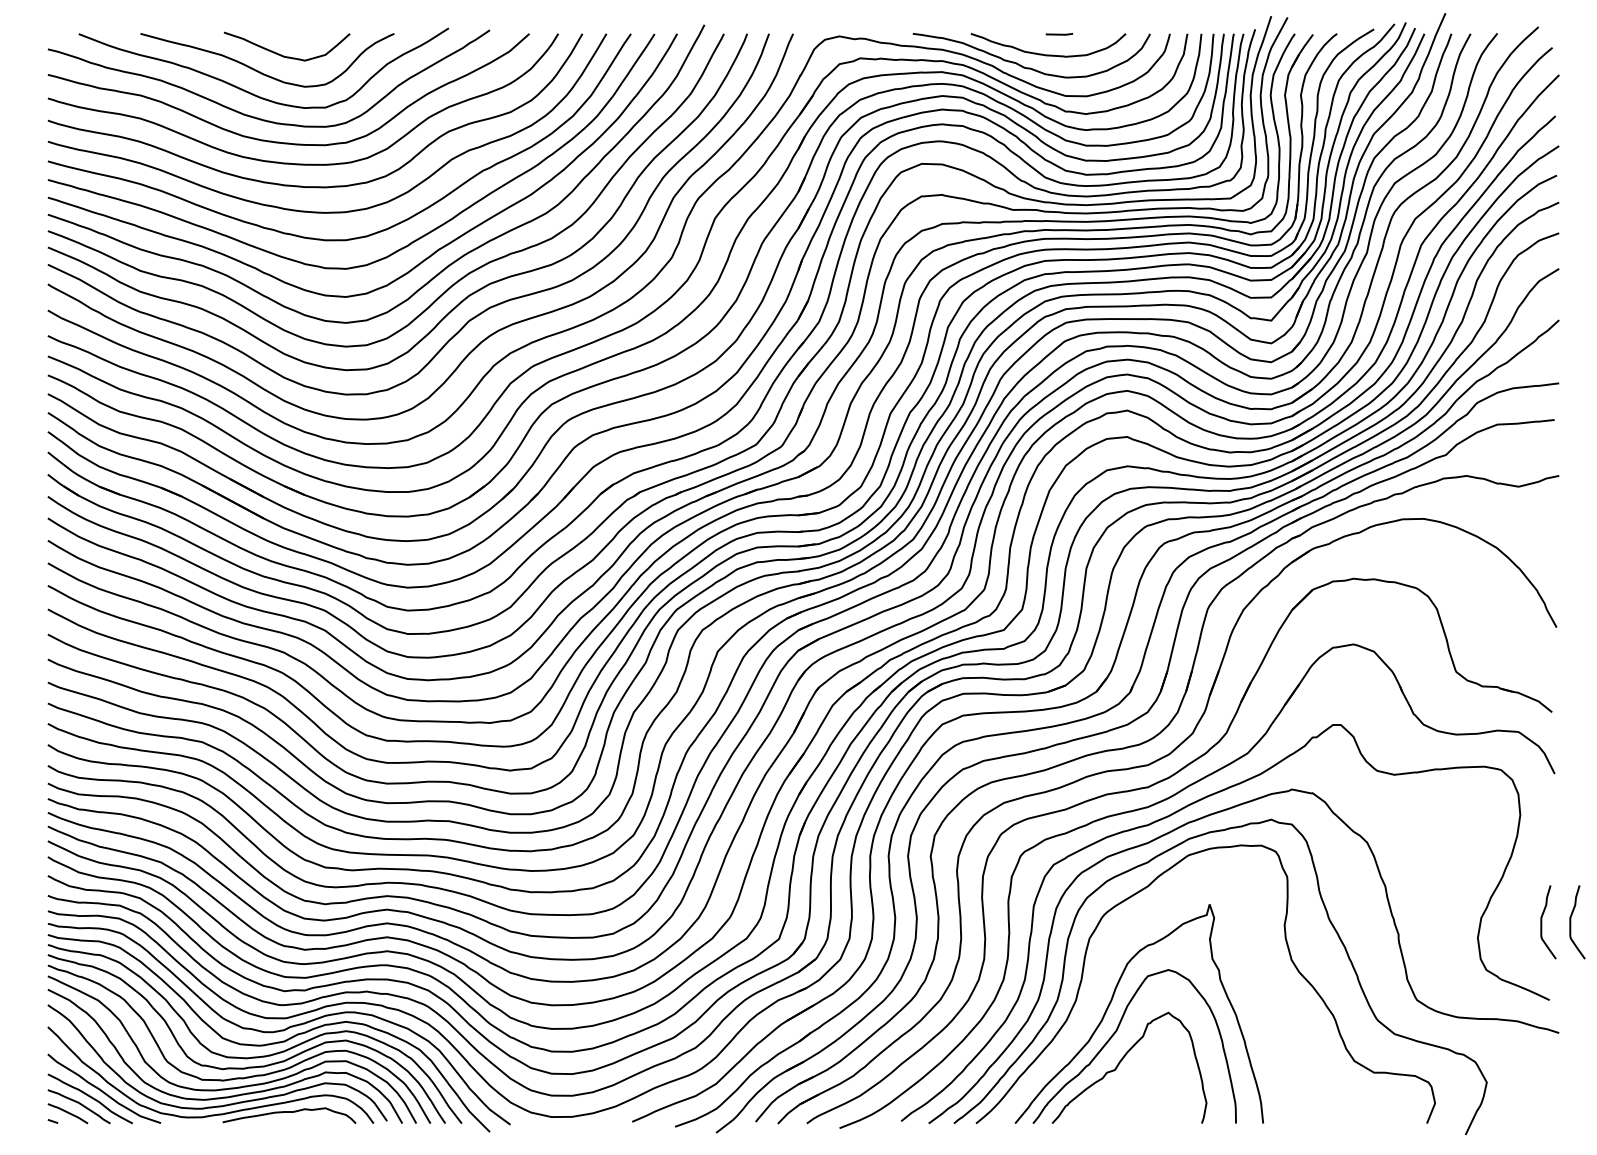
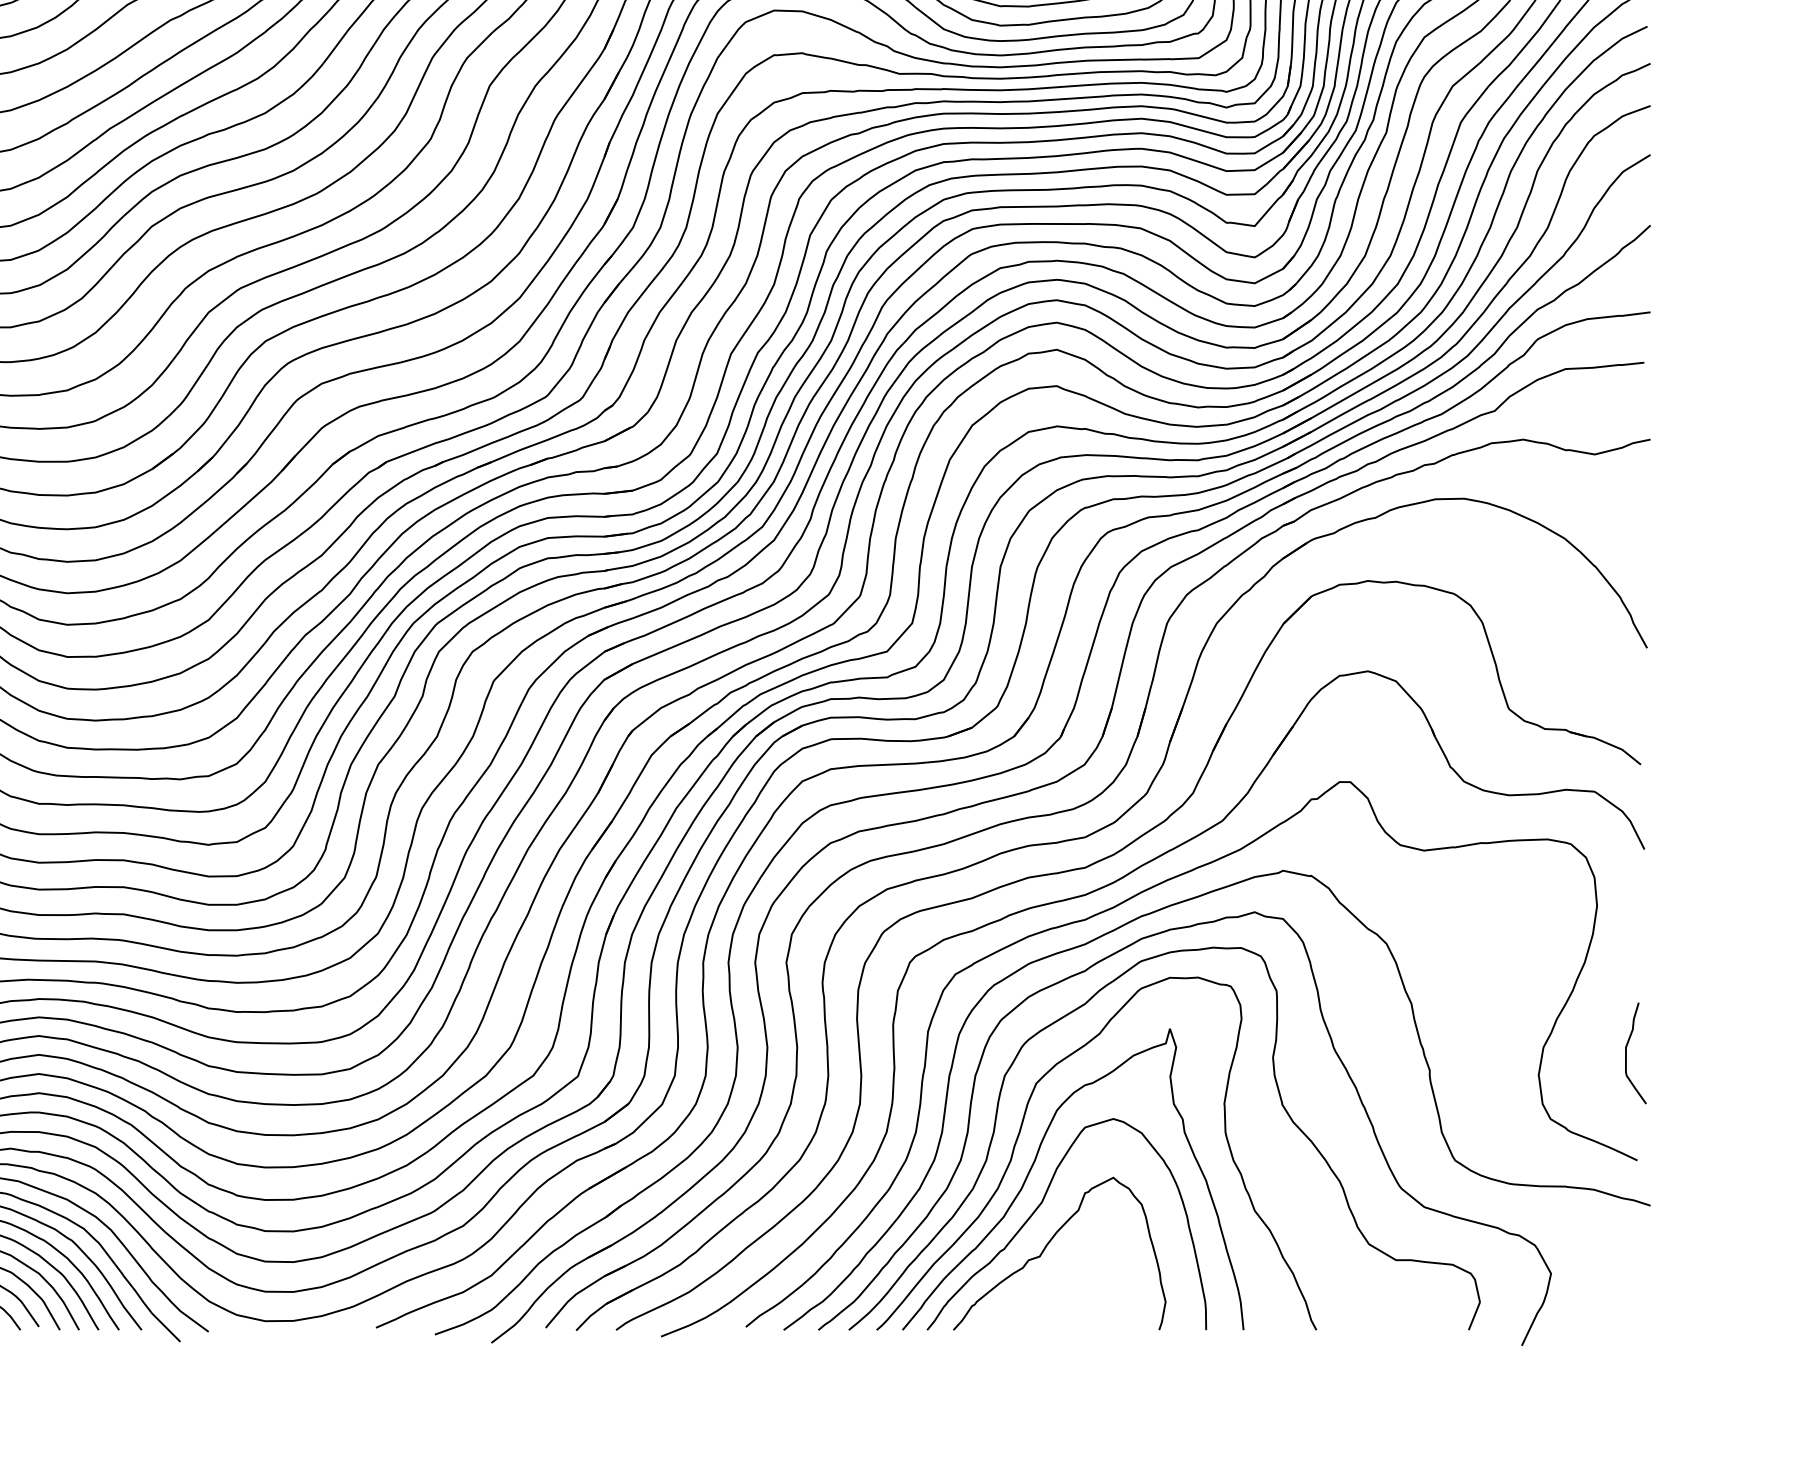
curve: (1571, 922) -> (1667, 1053), removed
curve: (1102, 976) -> (1022, 1127), added

